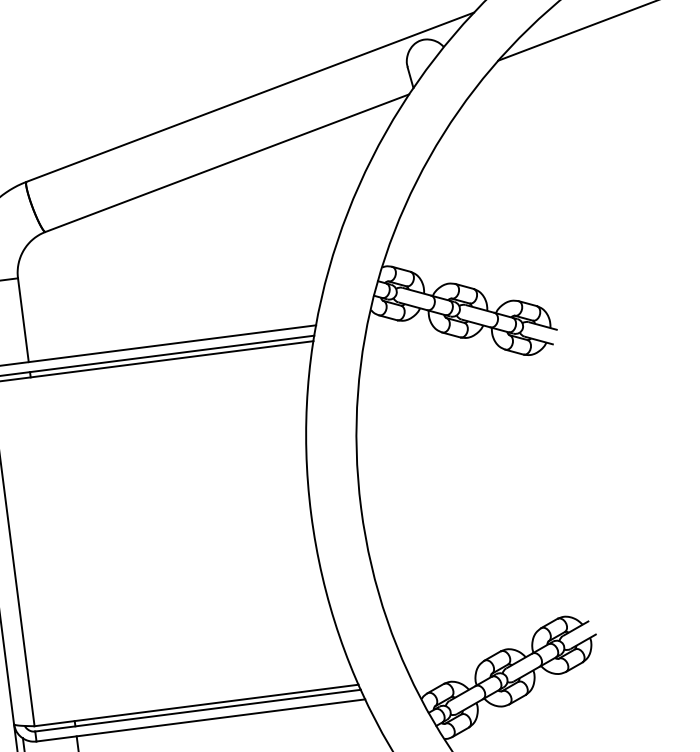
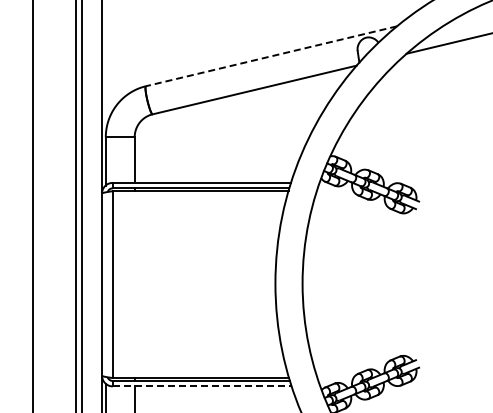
line: (248, 97) -> (270, 56), solid -> dashed
line: (201, 720) -> (202, 386), solid -> dashed

